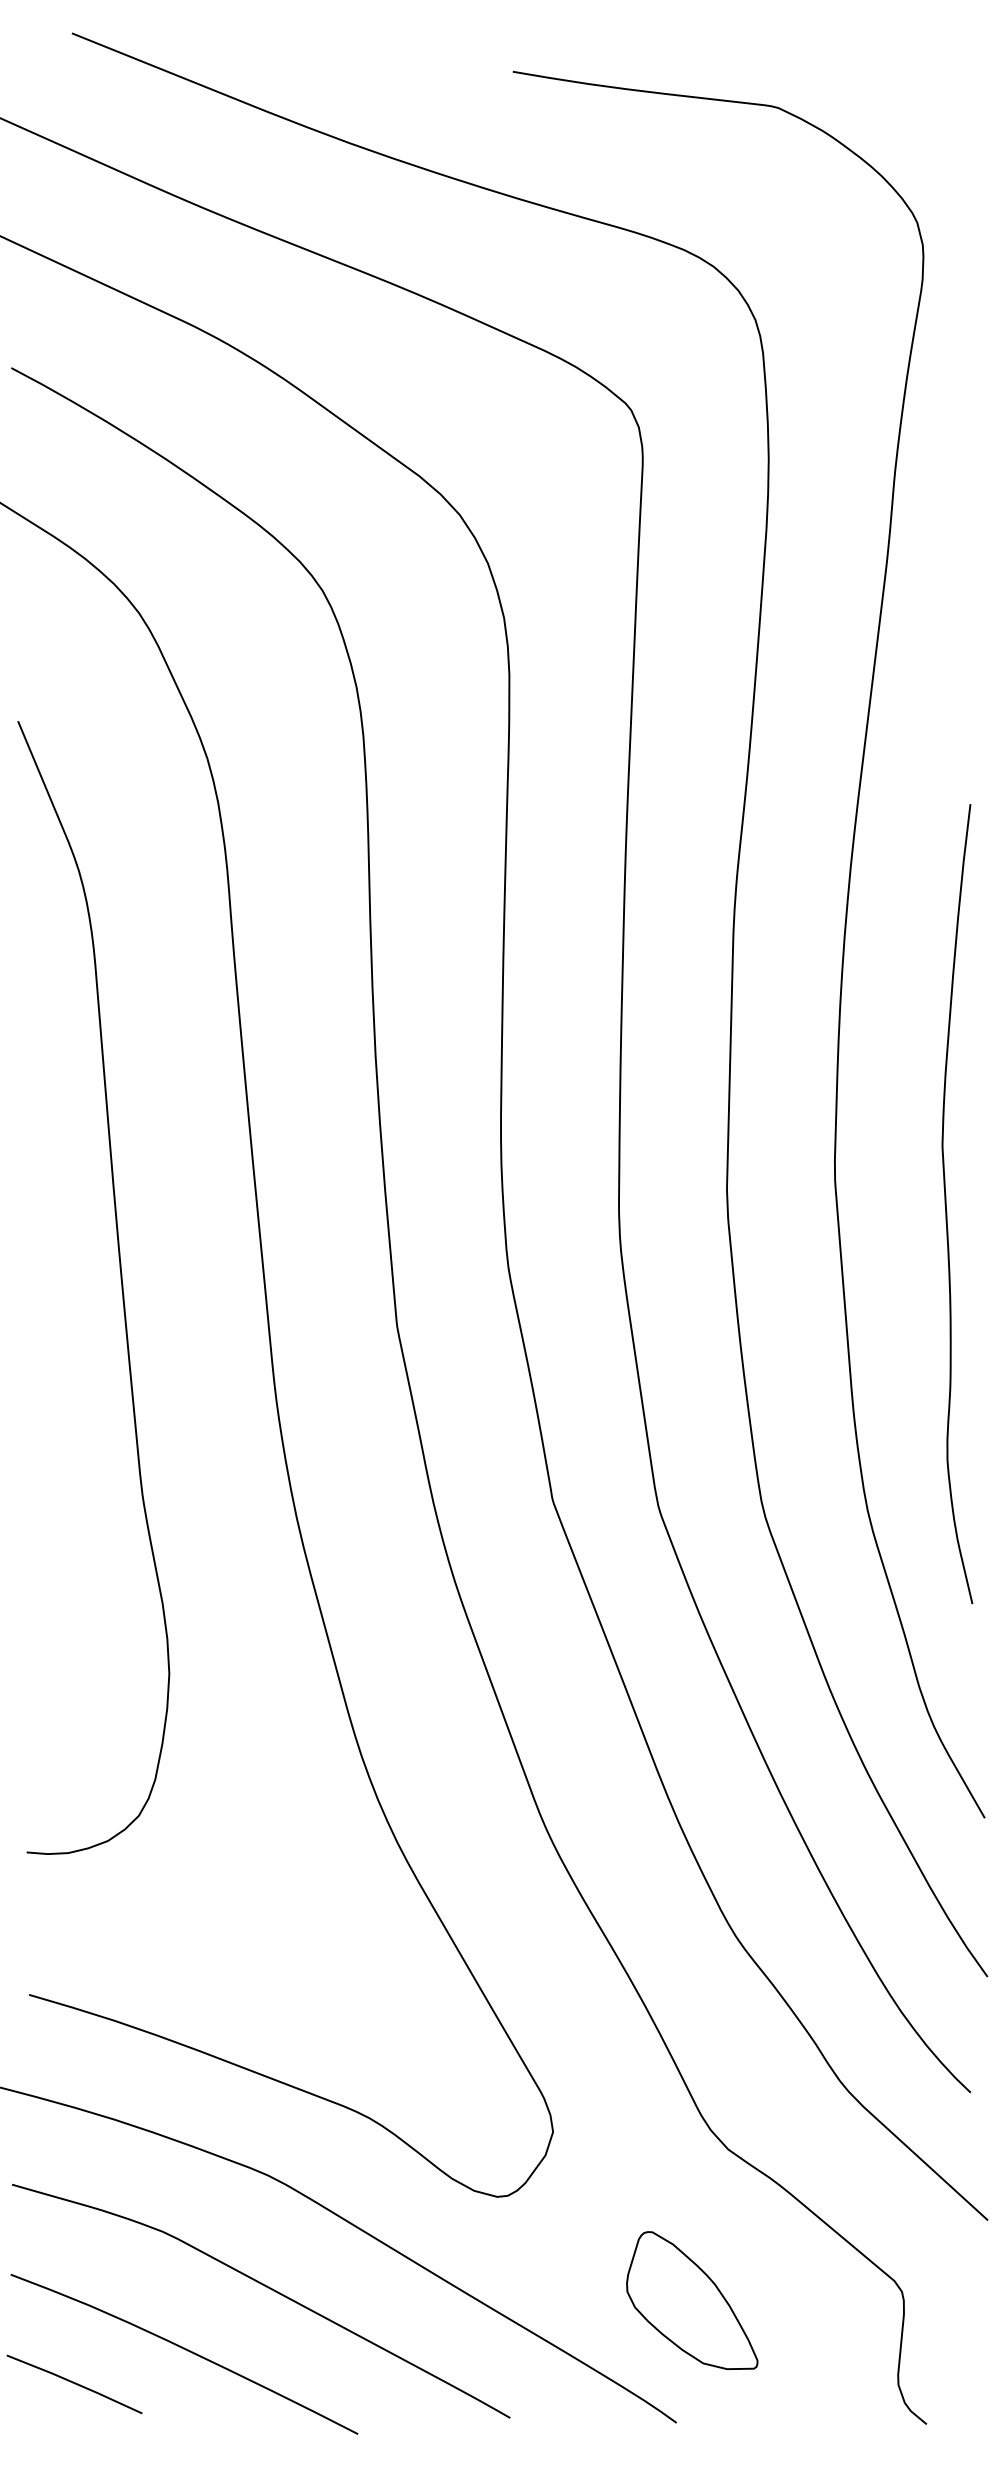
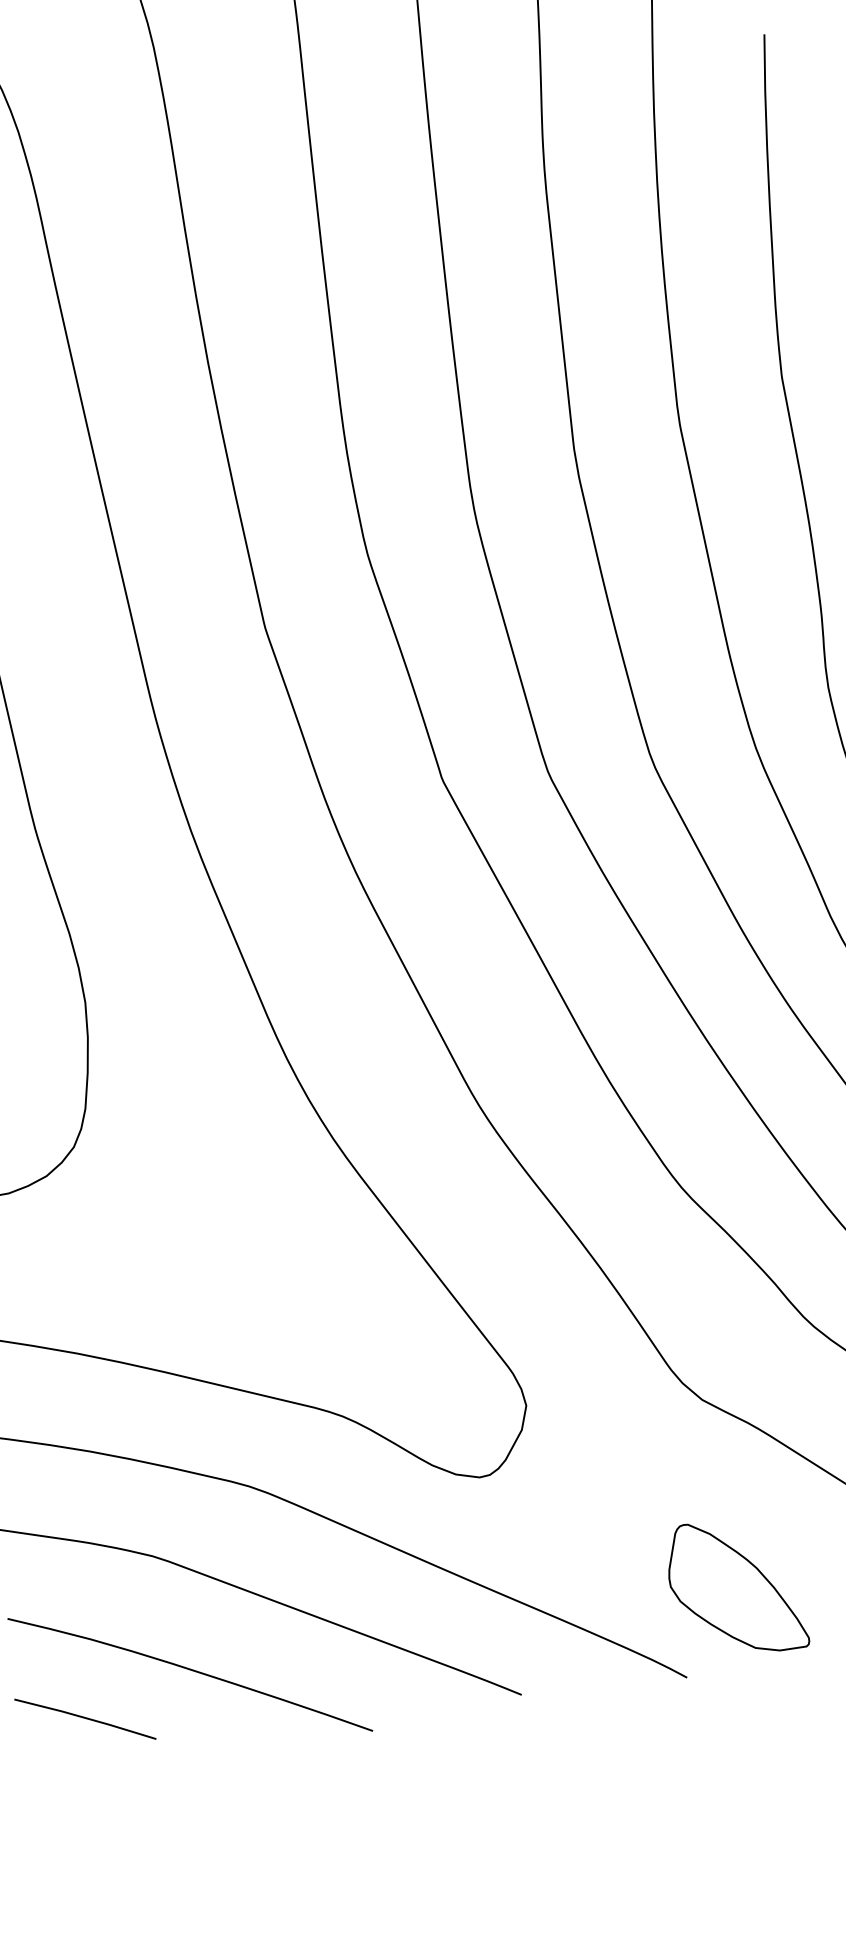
part: (692, 2300) -> (736, 1587), moved

